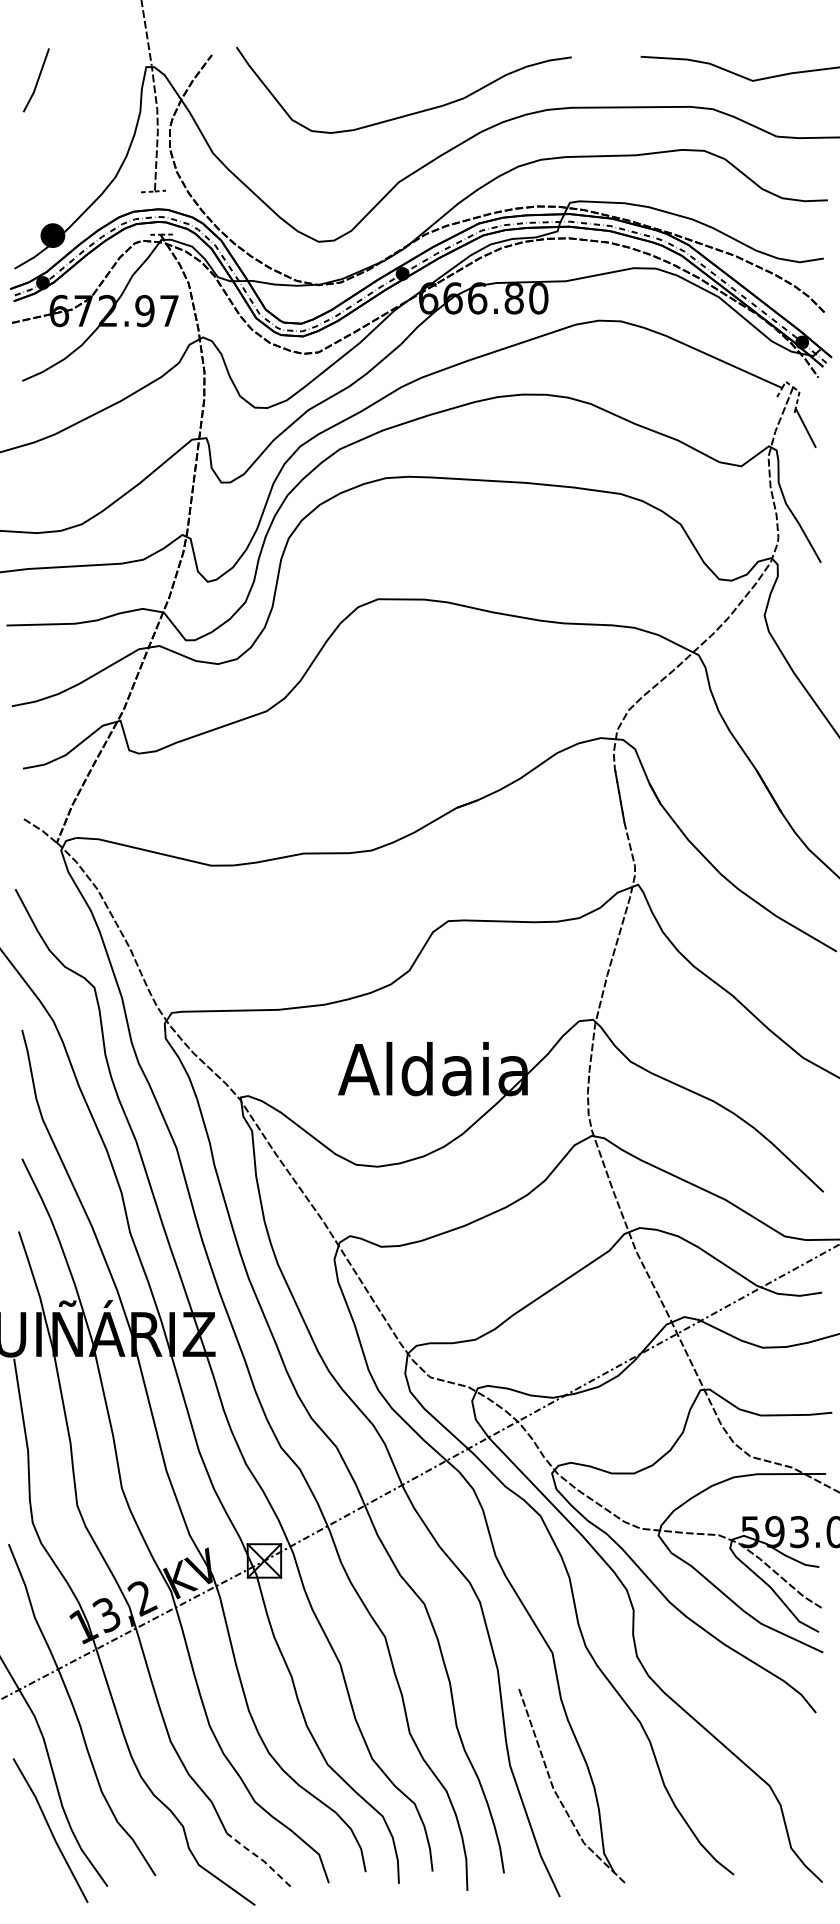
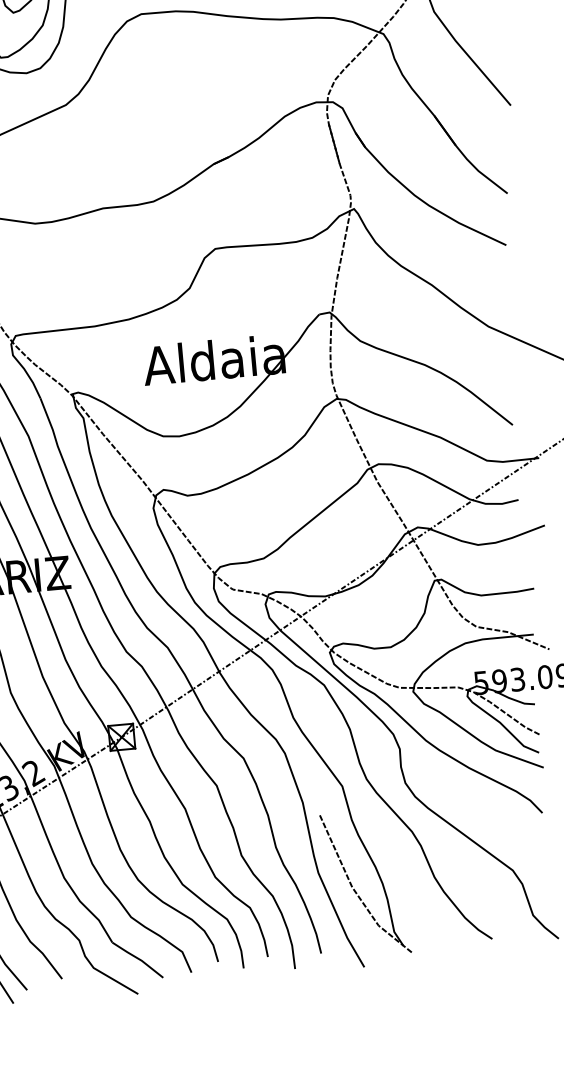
line: (260, 1858) -> (139, 958), dashed -> solid

